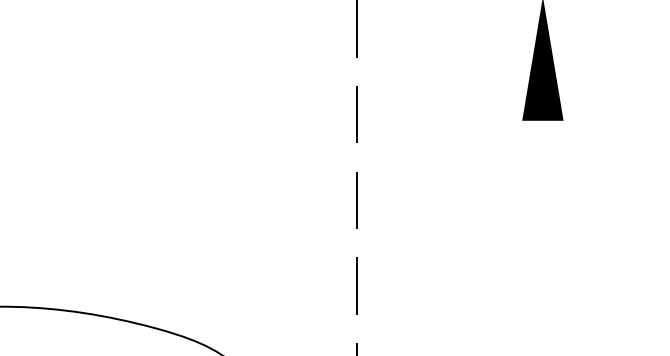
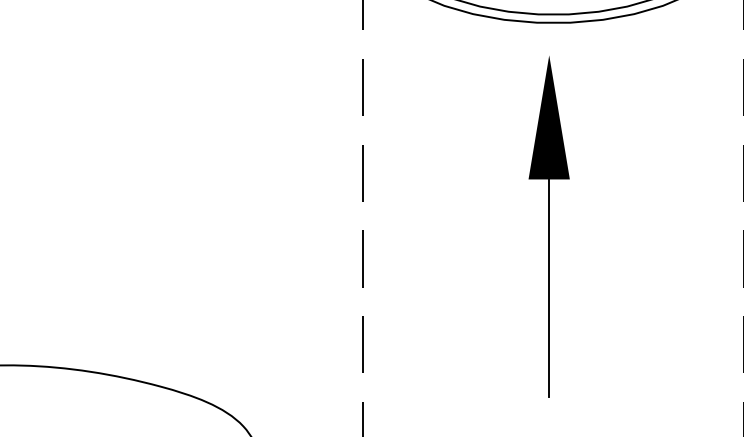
line: (543, 228) -> (549, 287), added

